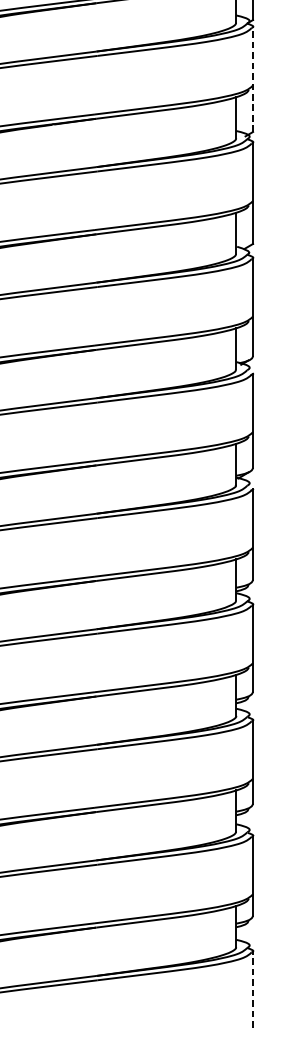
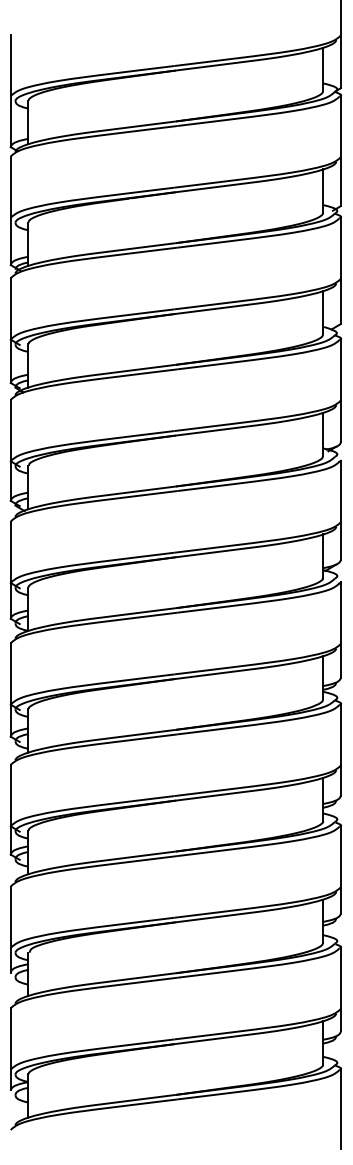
line: (252, 79) -> (340, 150), dashed -> solid
line: (252, 988) -> (340, 1108), dashed -> solid

